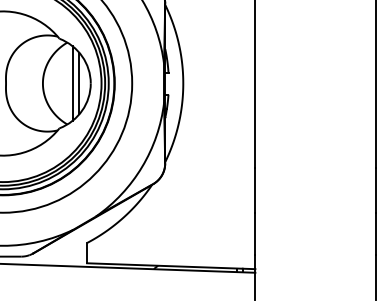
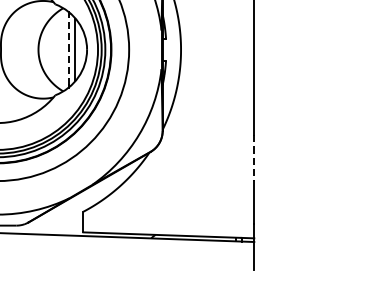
line: (72, 83) -> (68, 49), solid -> dashed
line: (255, 190) -> (254, 158), solid -> dashed

